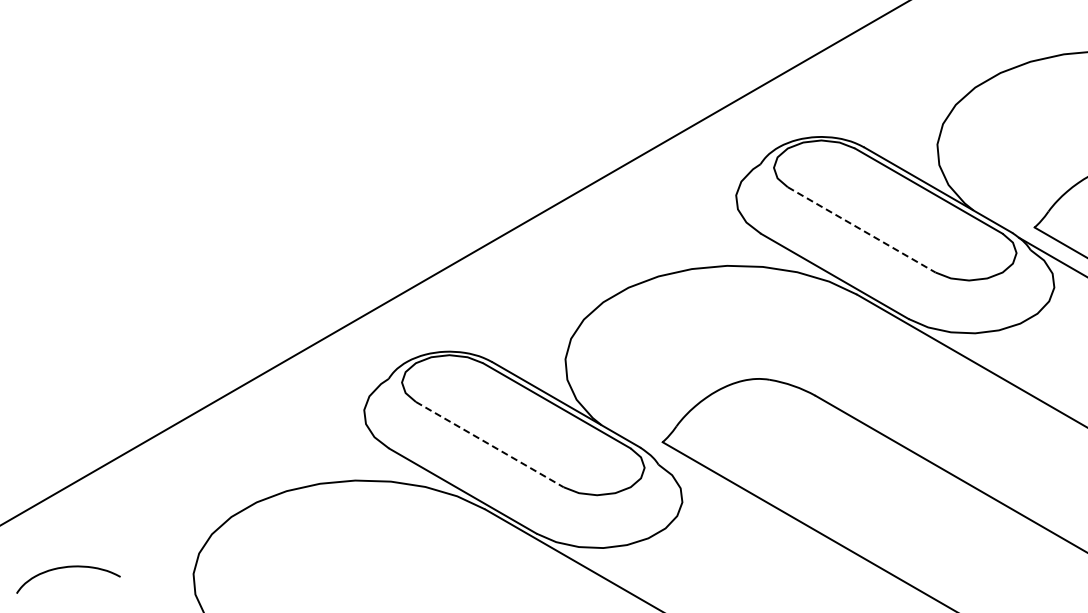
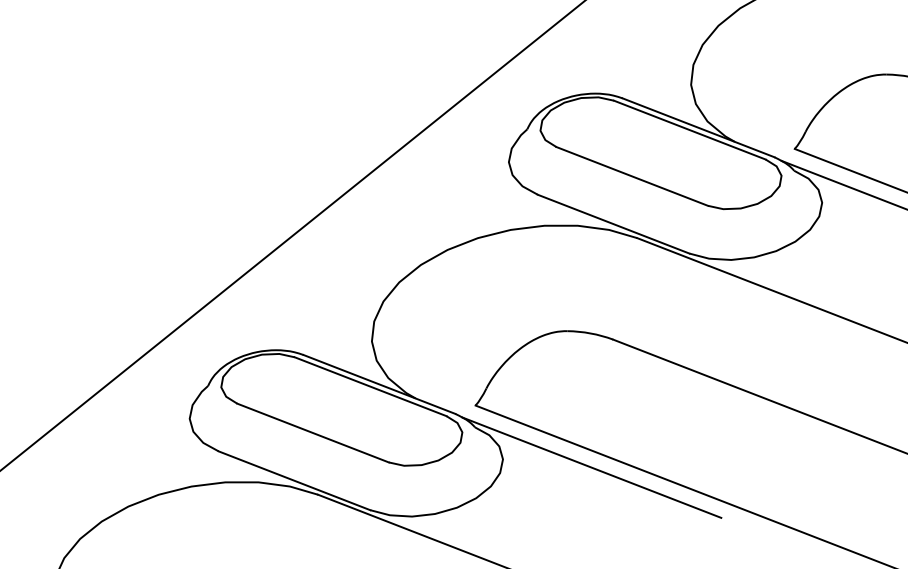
line: (862, 230) -> (633, 176), dashed -> solid
line: (490, 444) -> (313, 432), dashed -> solid
line: (773, 525) -> (592, 467), added

